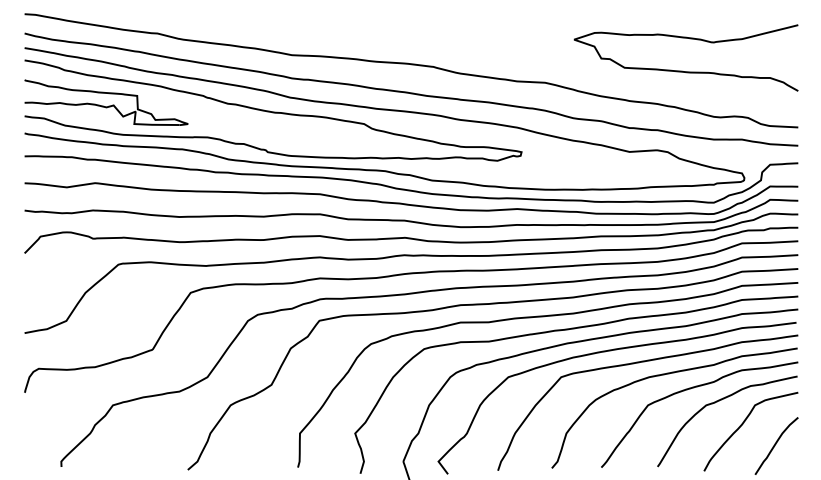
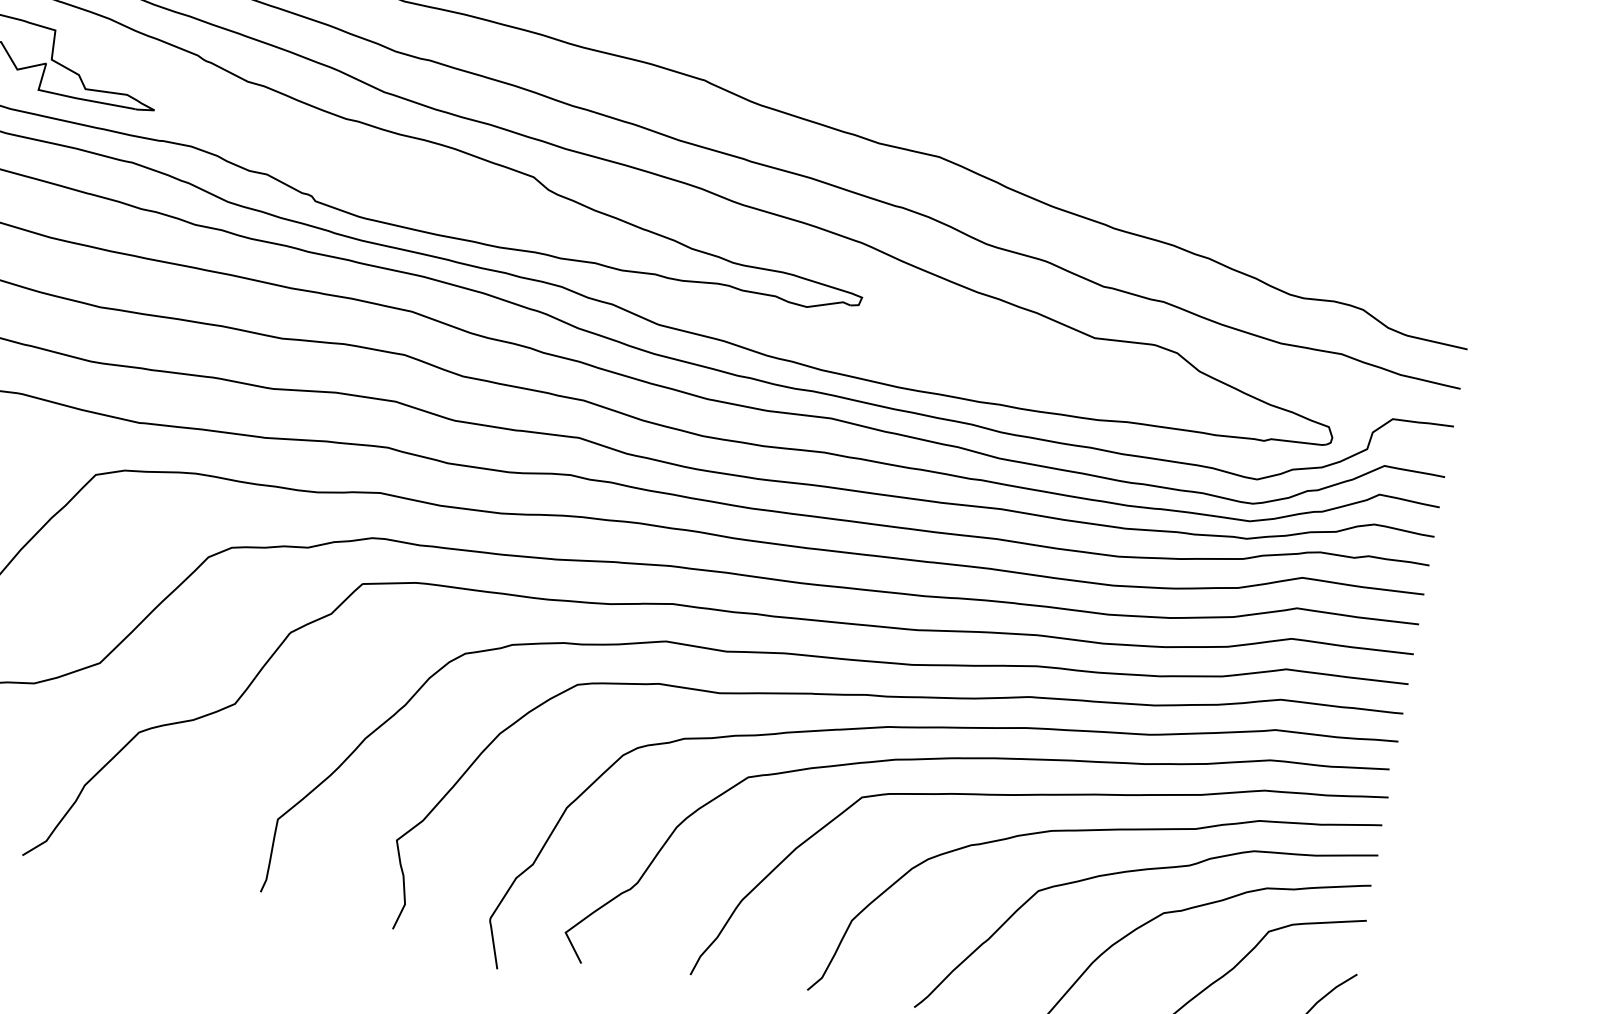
curve: (682, 70) -> (1239, 182), removed

